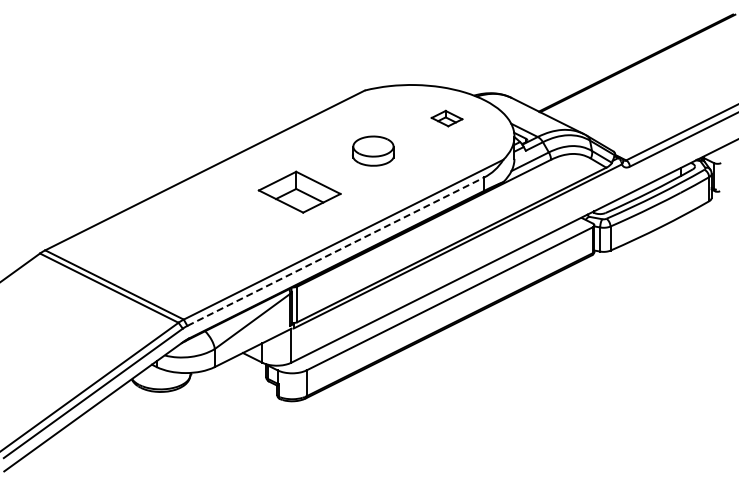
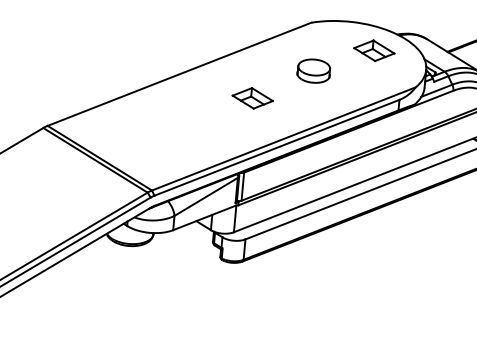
part: (446, 118) -> (373, 50), size x1.67
part: (299, 192) -> (252, 98), size x0.62
line: (335, 251) -> (276, 147), dashed -> solid

